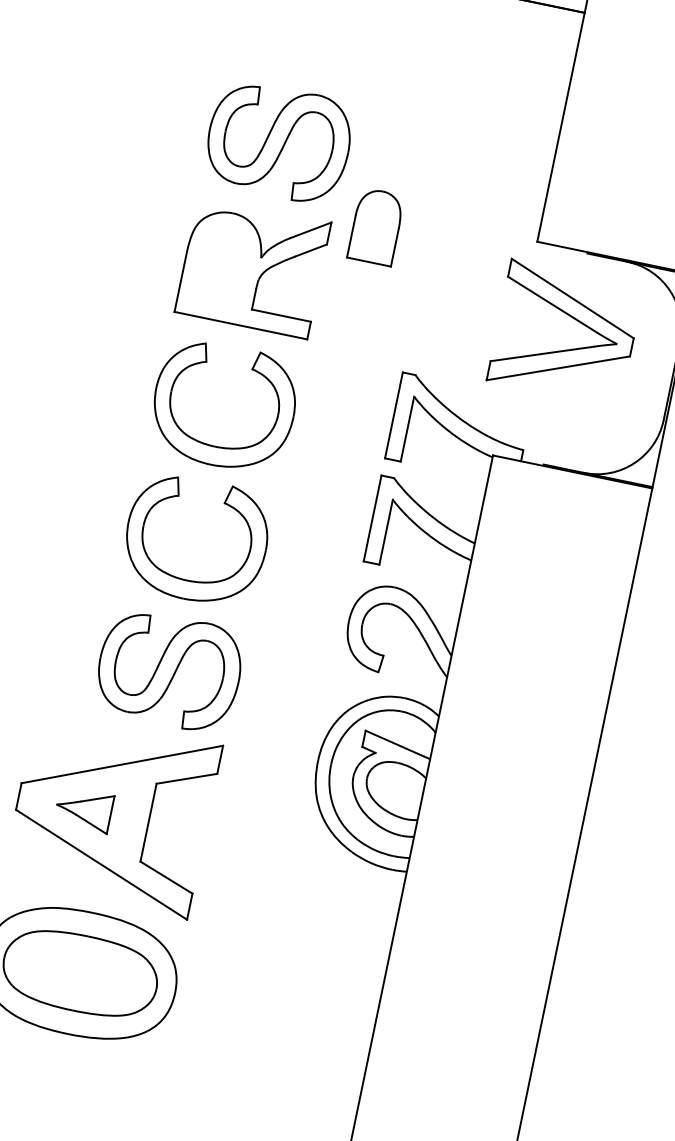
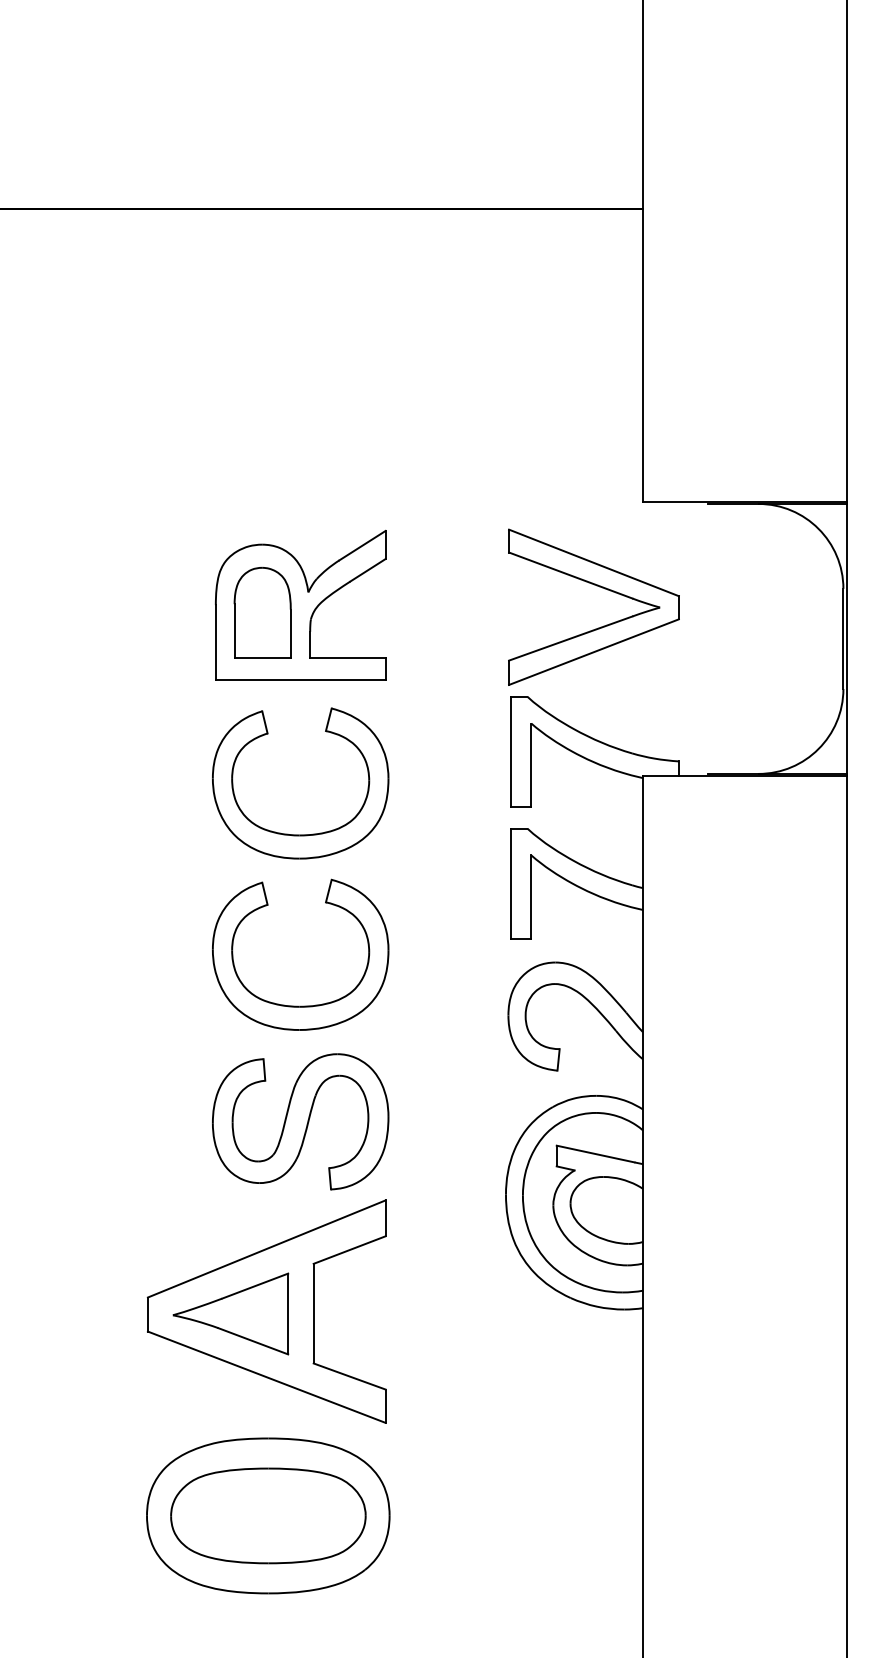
part: (278, 141) -> (300, 445), removed
part: (376, 226) -> (262, 612), moved
part: (573, 318) -> (599, 587), moved
part: (83, 809) -> (230, 1313), size x1.67

